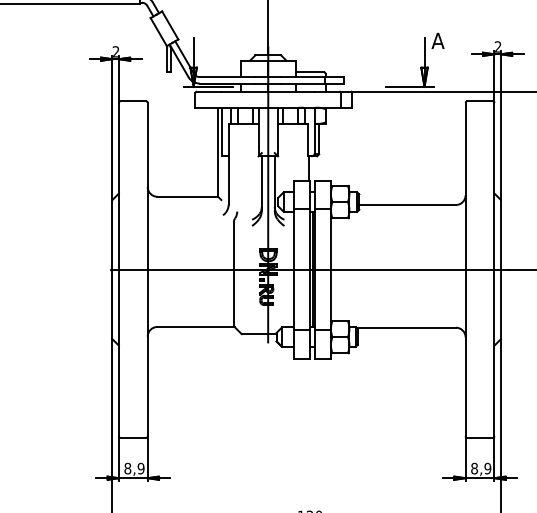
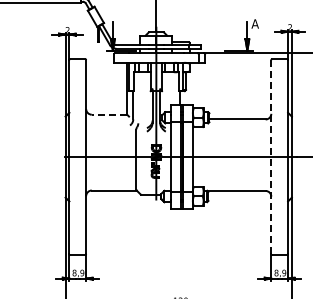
line: (187, 196) -> (109, 114), solid -> dashed
line: (465, 268) -> (271, 156), solid -> dashed

